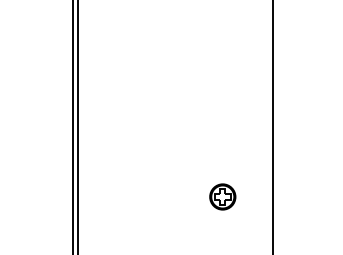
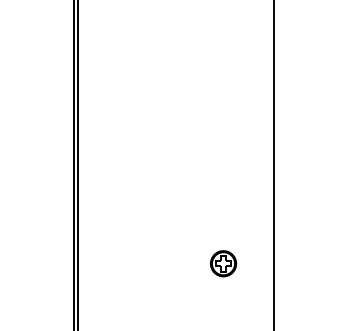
part: (222, 196) -> (223, 263), moved

